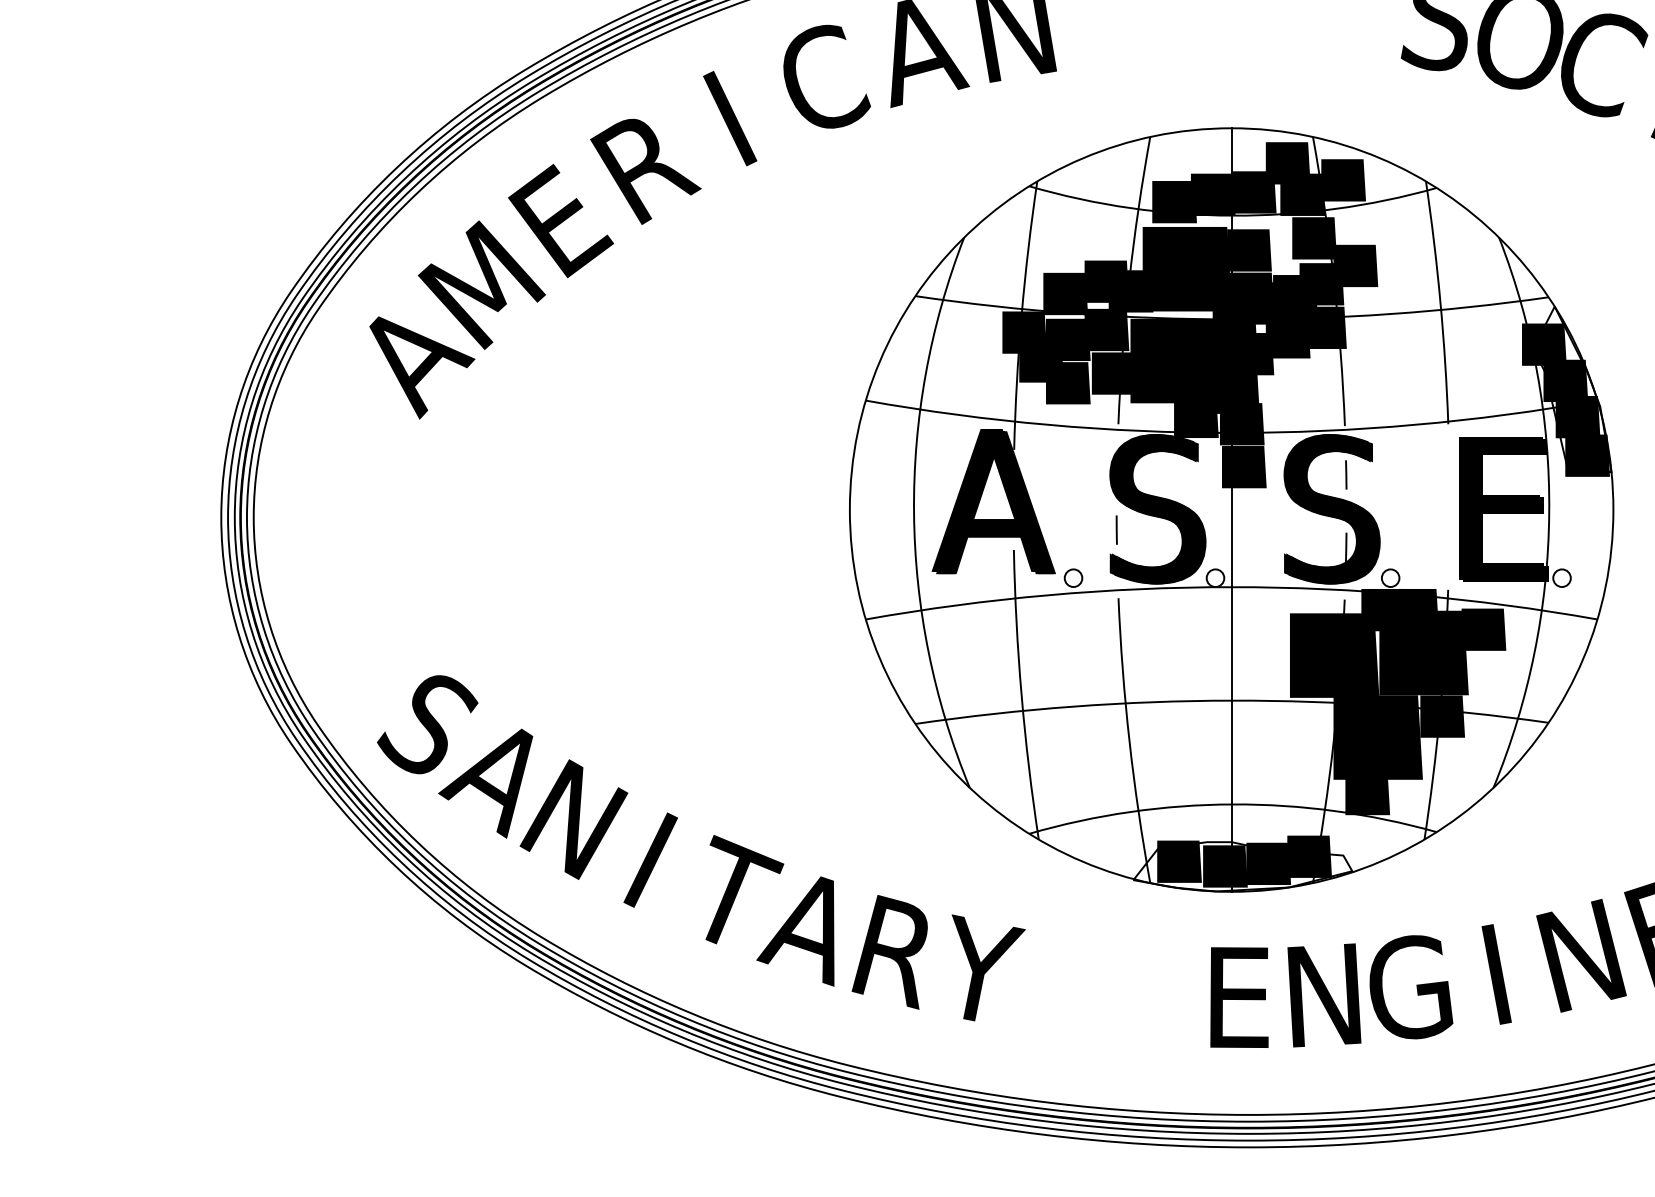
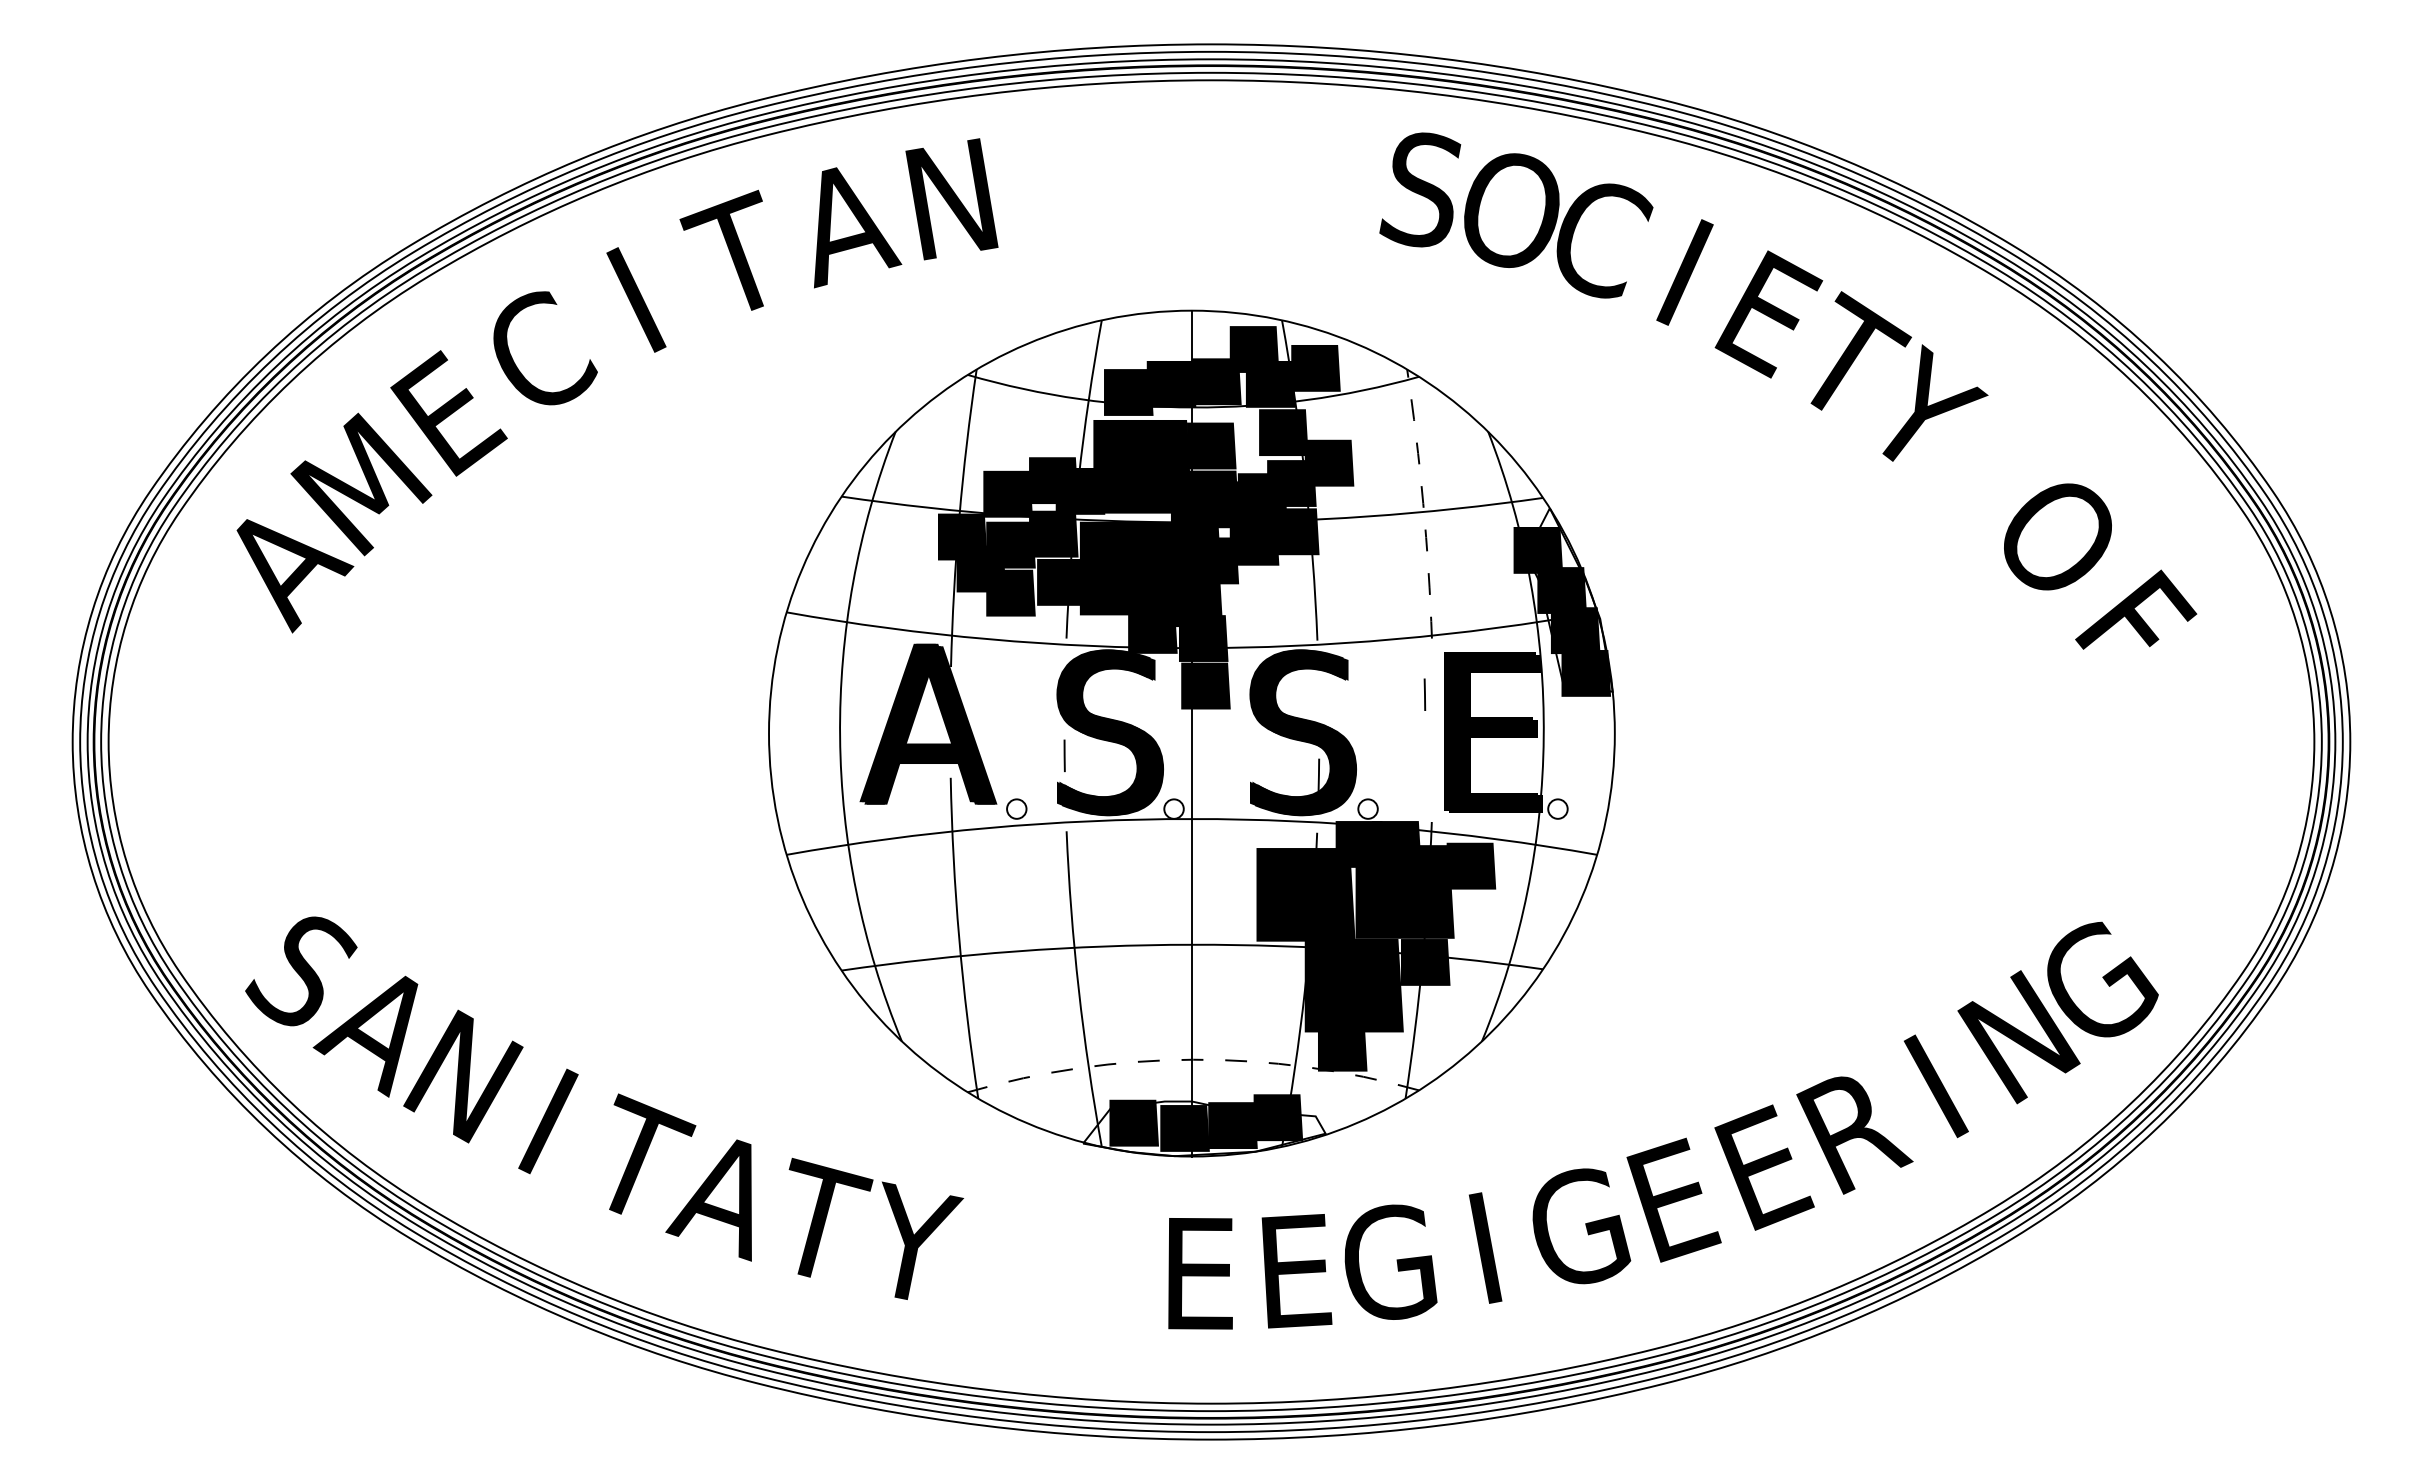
text: (819, 73) -> (735, 250), C -> T
text: (645, 167) -> (542, 354), R -> C
arc: (1440, 302) -> (1423, 503), solid -> dashed
line: (1345, 474) -> (1424, 694), moved
arc: (1233, 804) -> (1193, 1059), solid -> dashed
text: (898, 951) -> (822, 1222), R -> T
text: (1582, 955) -> (1580, 1227), N -> G
text: (1324, 994) -> (1294, 1270), N -> E

